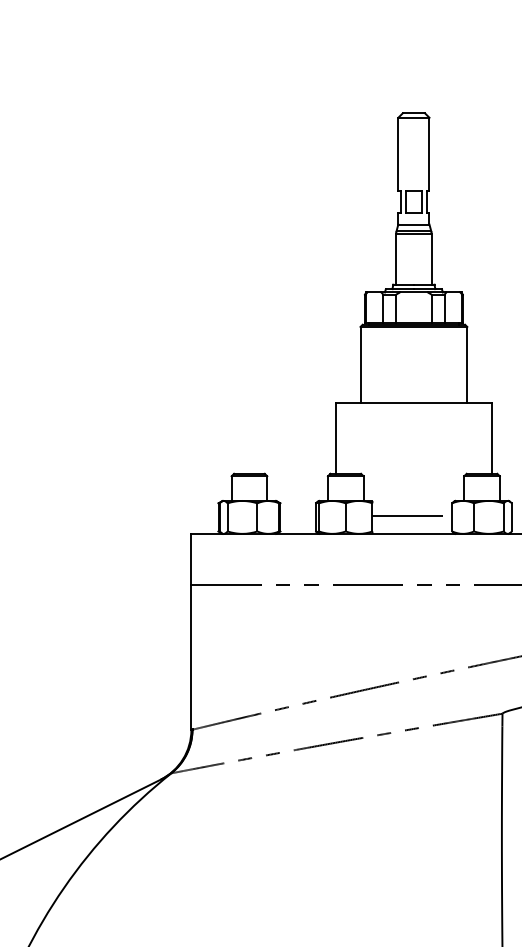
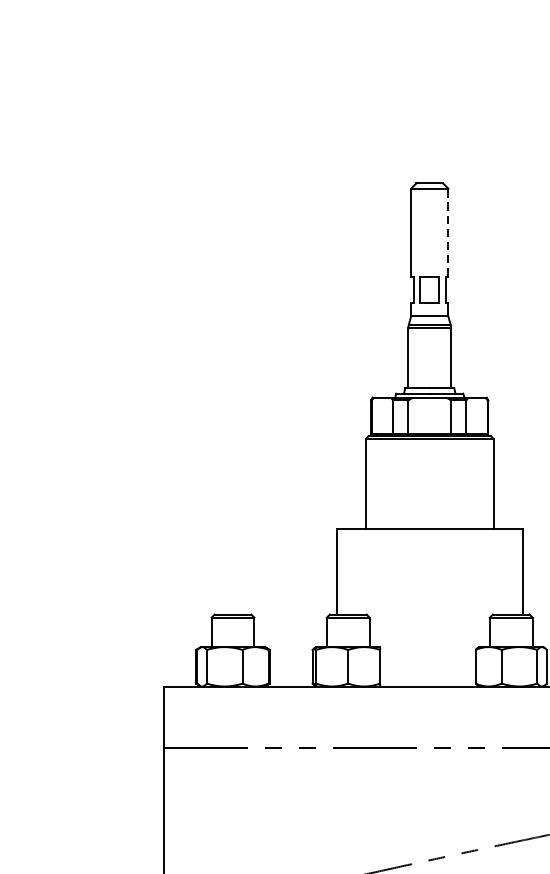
line: (429, 154) -> (448, 232), solid -> dashed
line: (412, 516) -> (428, 665), removed

